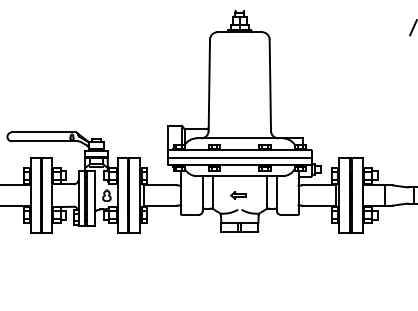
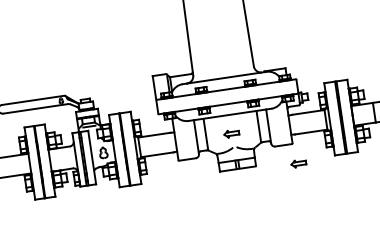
line: (239, 157) -> (227, 96), removed
part: (301, 235) -> (298, 163), added

